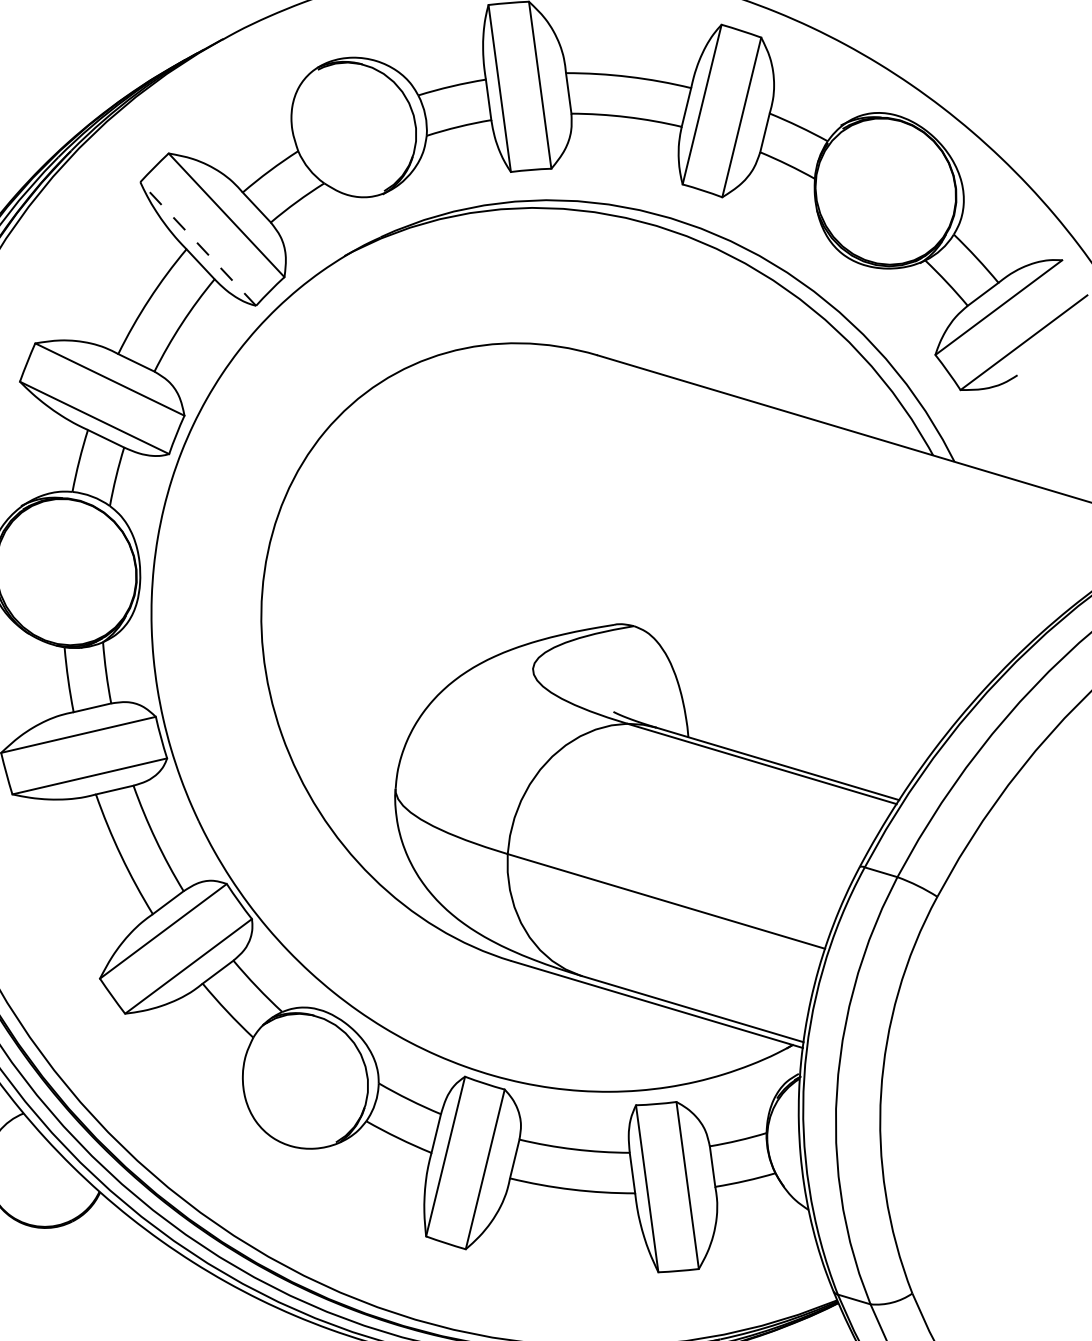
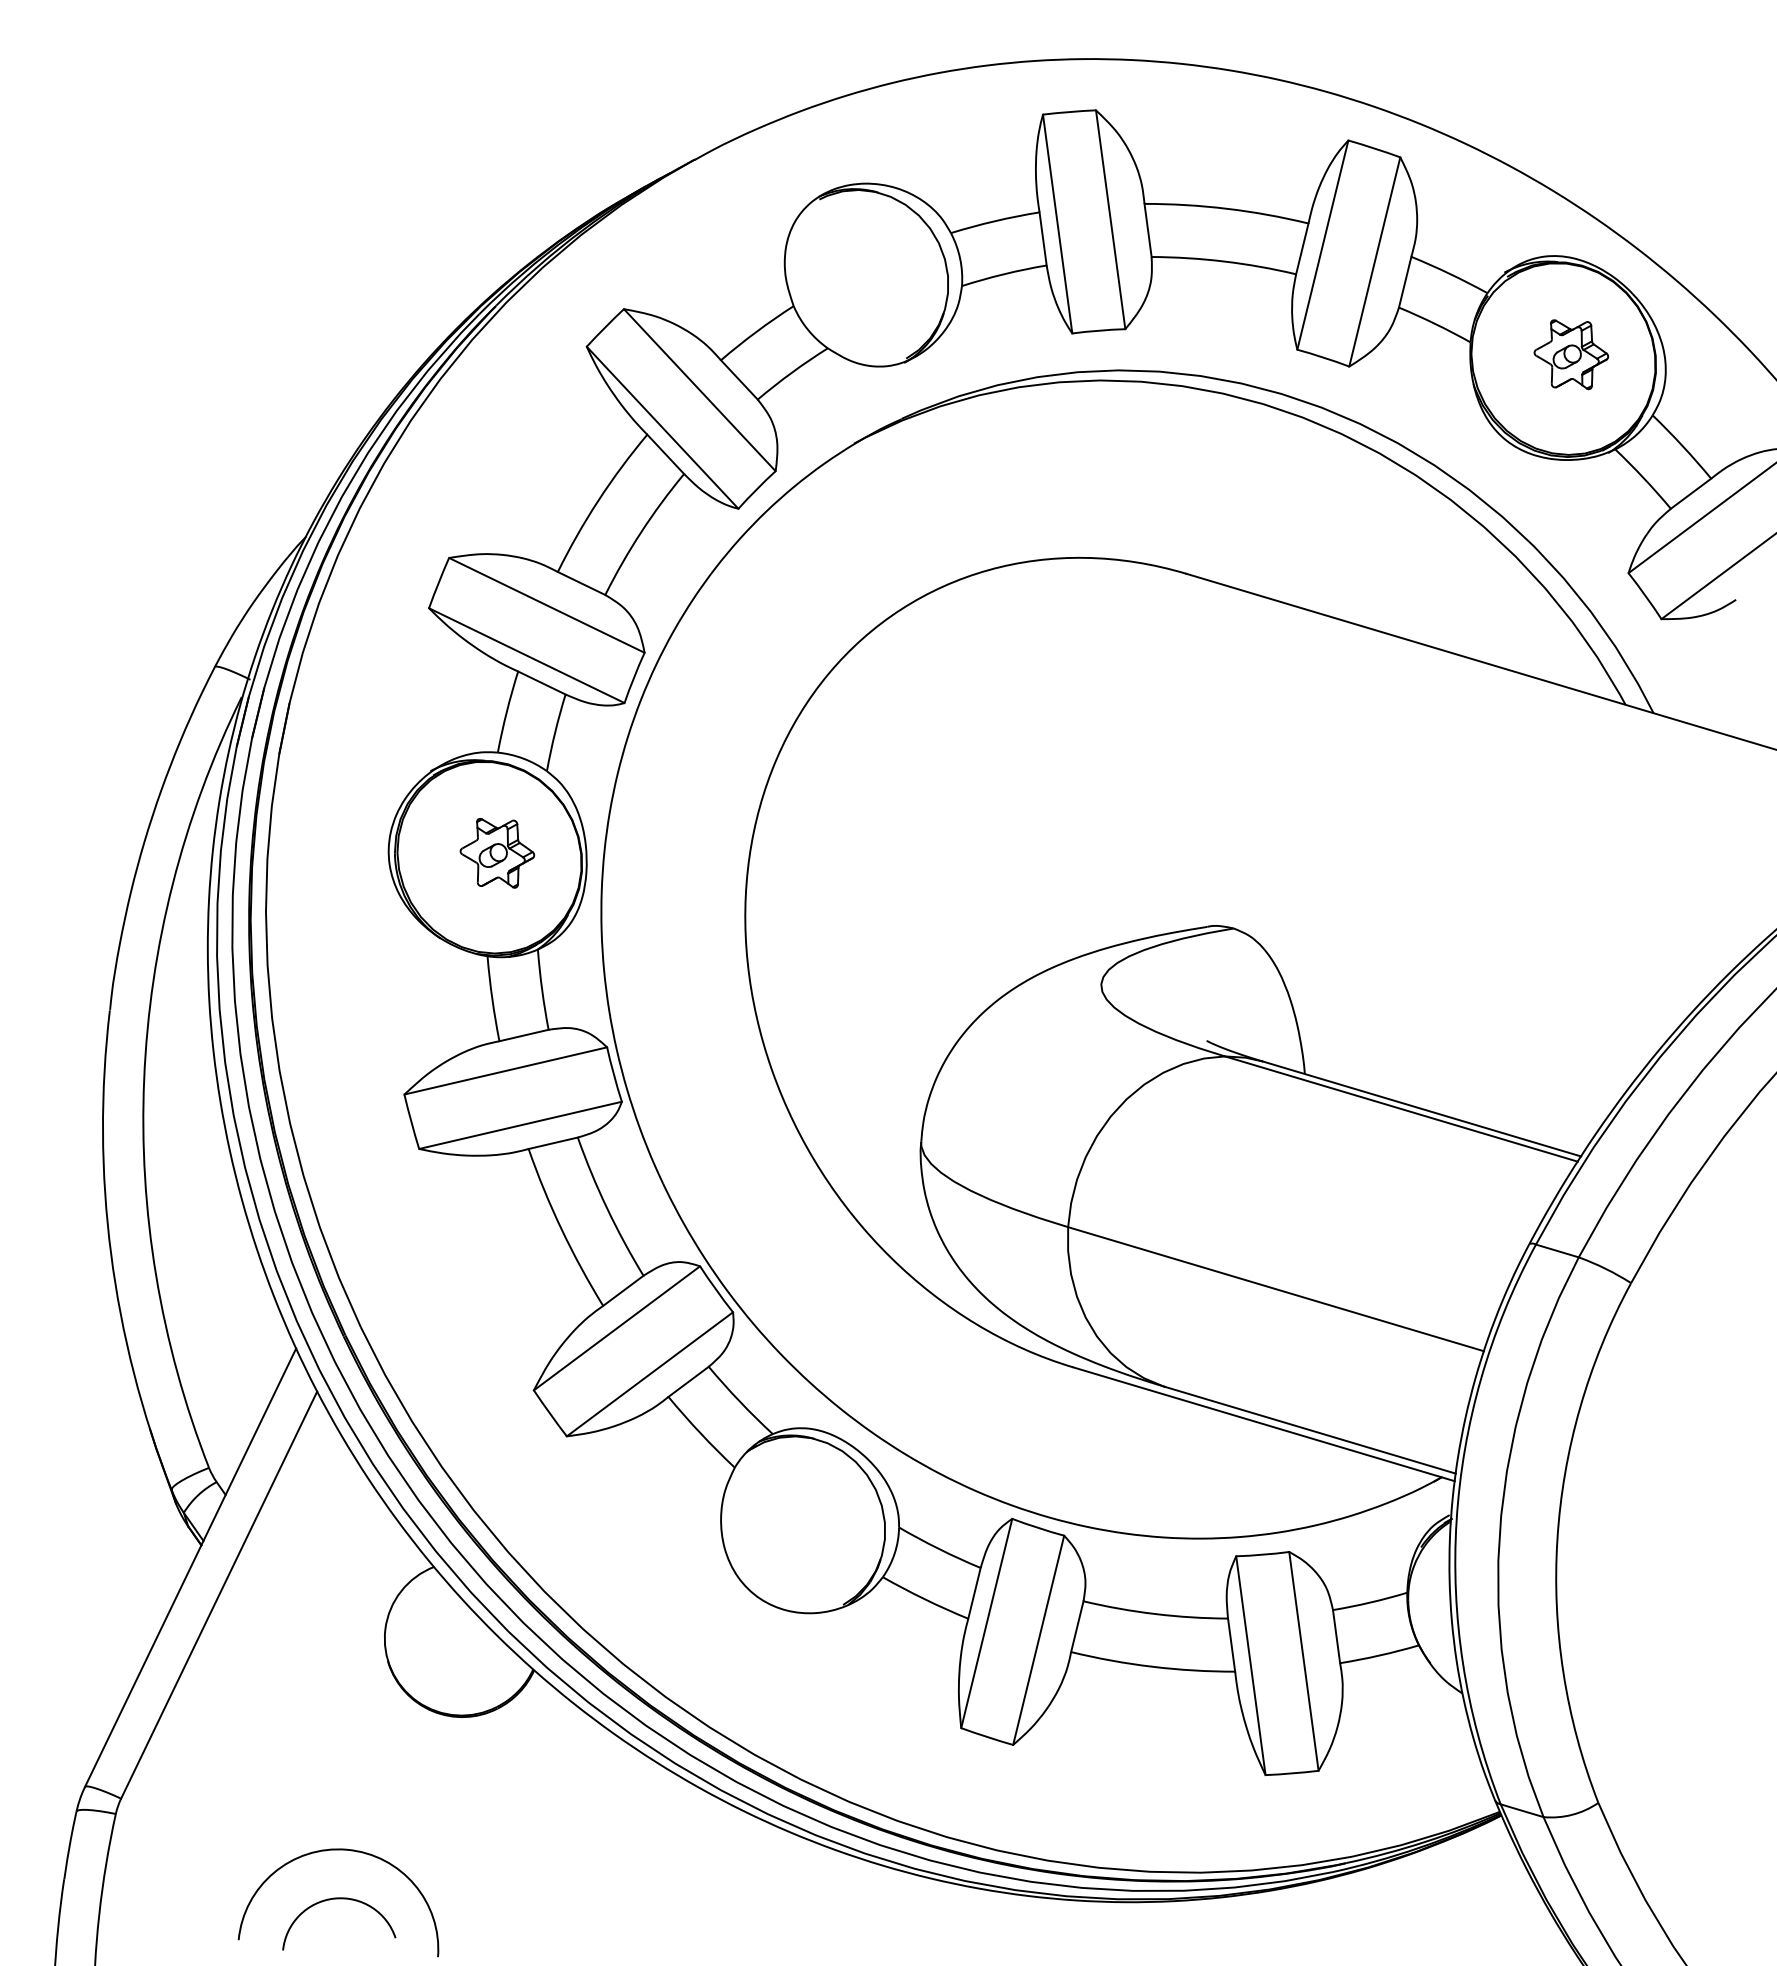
part: (891, 188) -> (1571, 354), added
line: (198, 243) -> (662, 427), dashed -> solid
part: (72, 568) -> (497, 853), added

